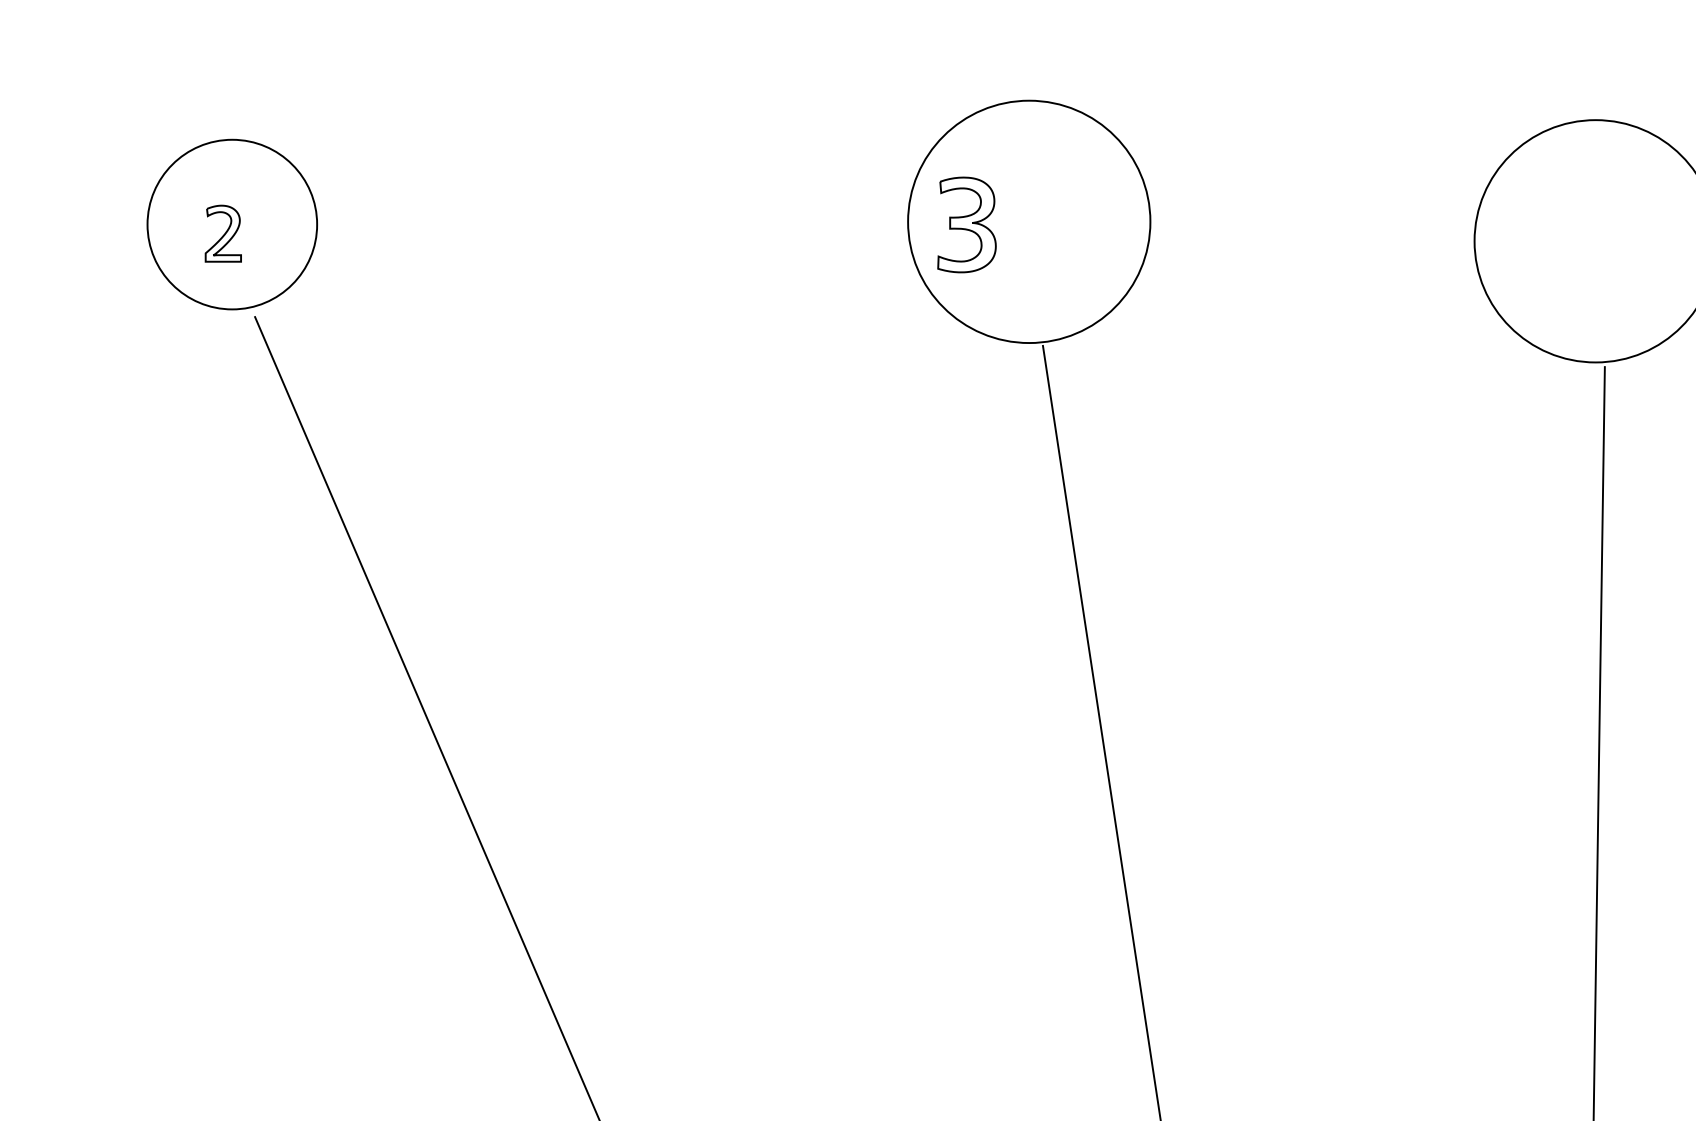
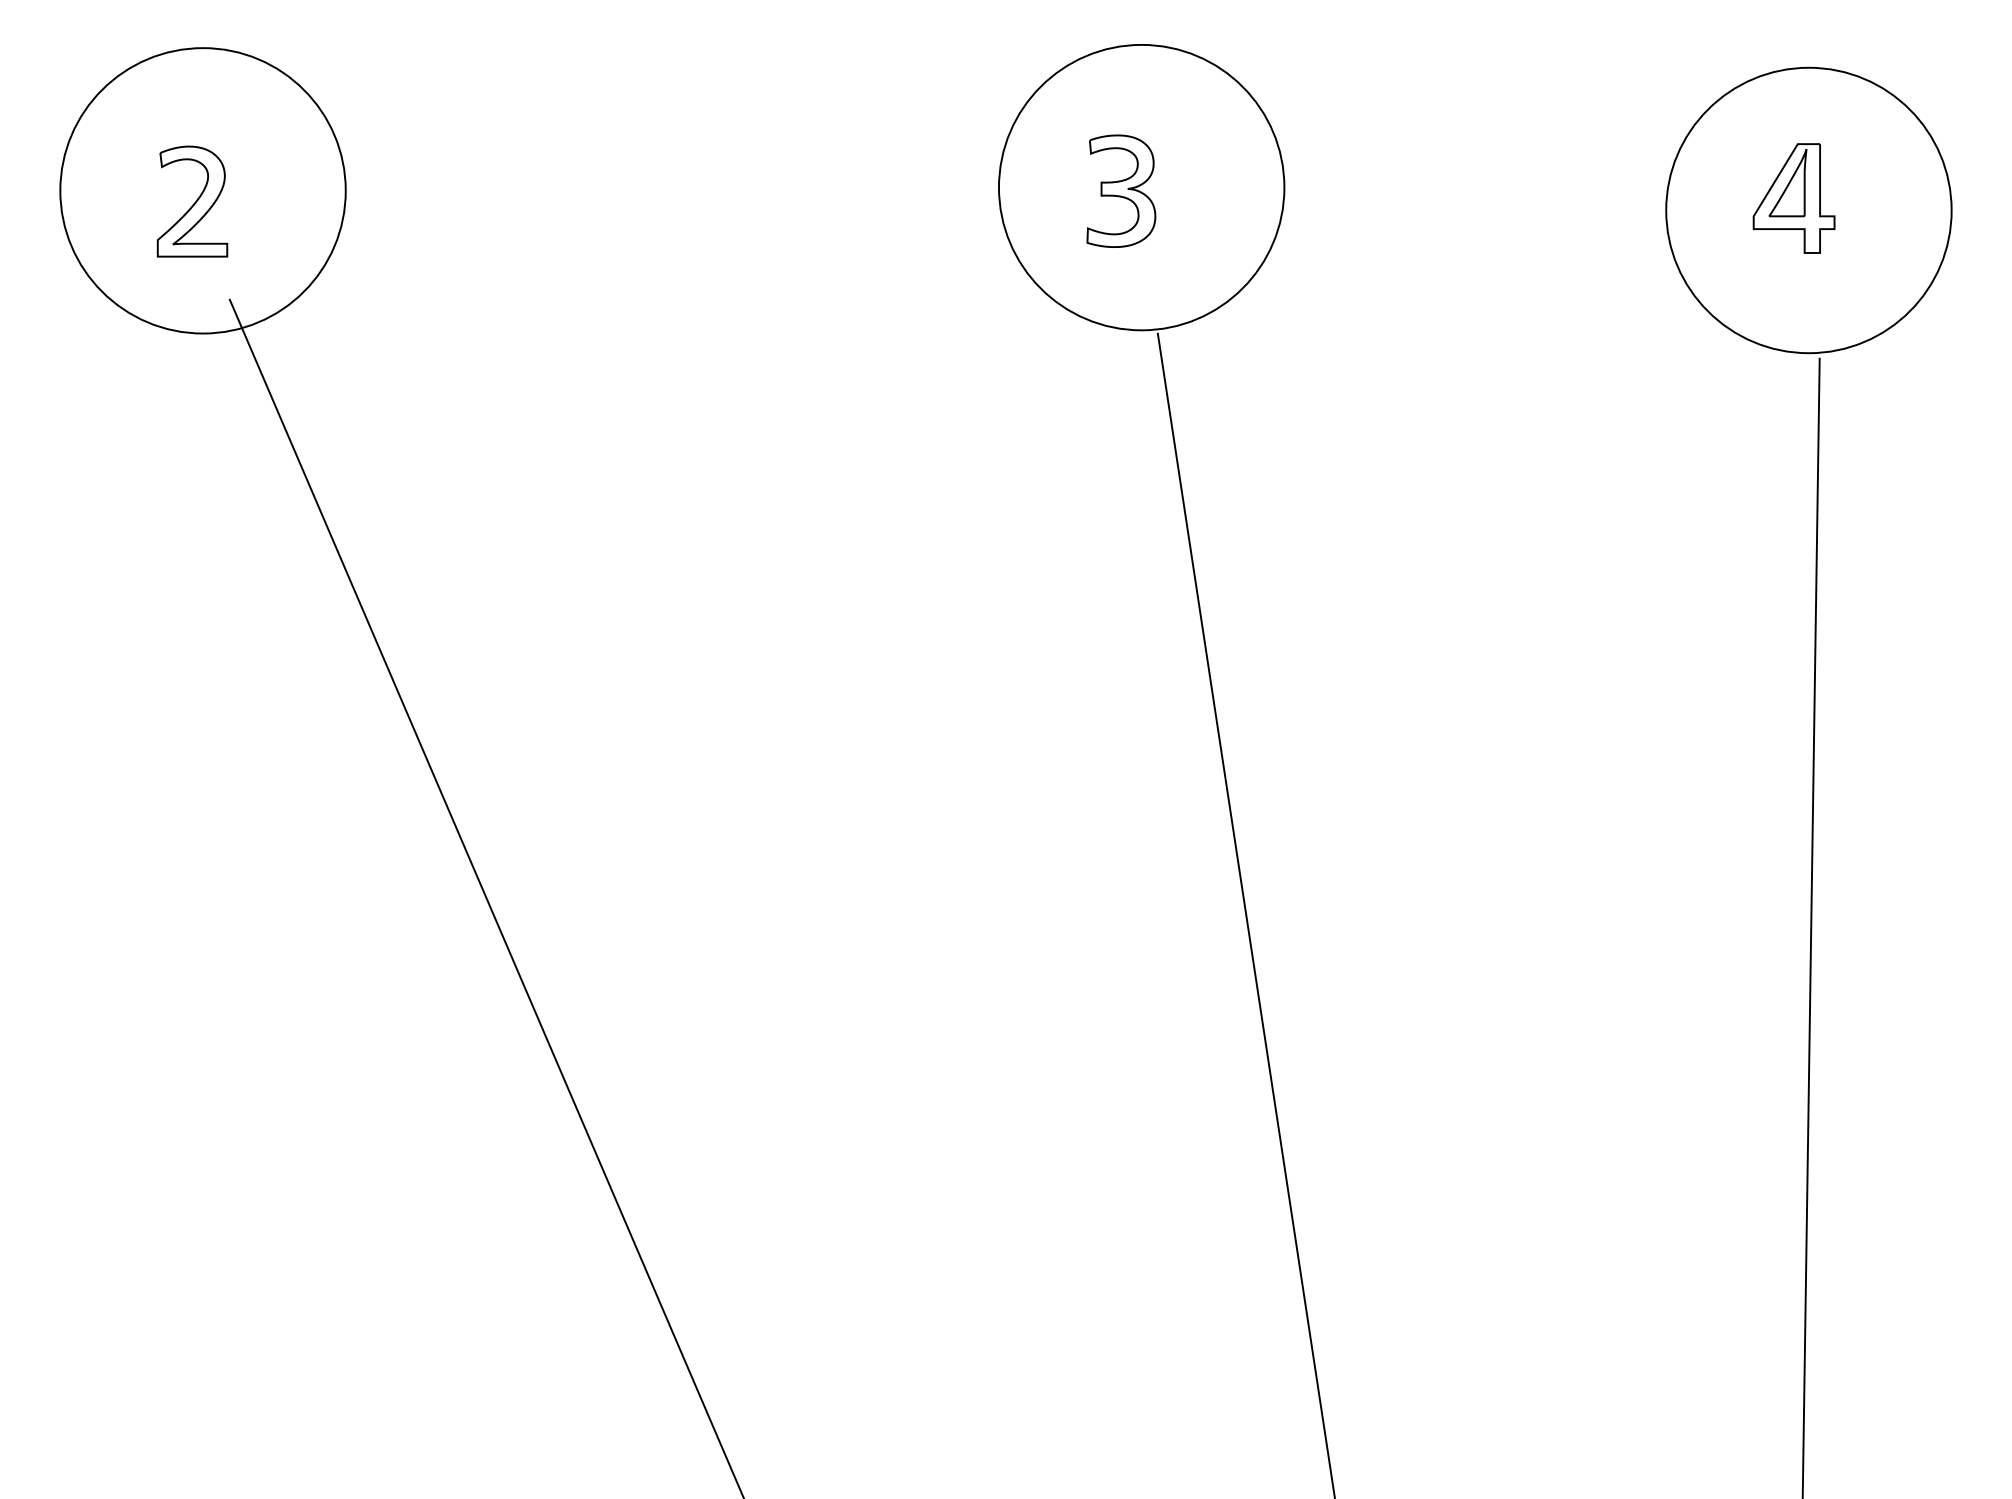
circle: (231, 224) -> (202, 190), size x1.43
part: (967, 224) -> (1121, 190), moved
part: (1582, 231) -> (1793, 198), added
part: (223, 233) -> (192, 201), size x1.67

